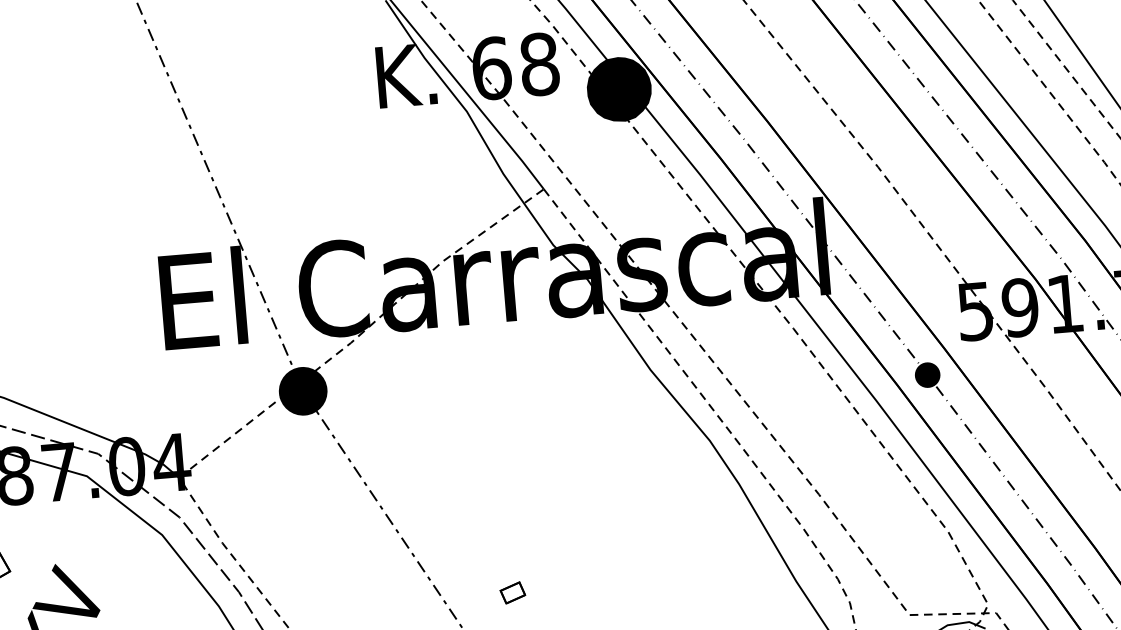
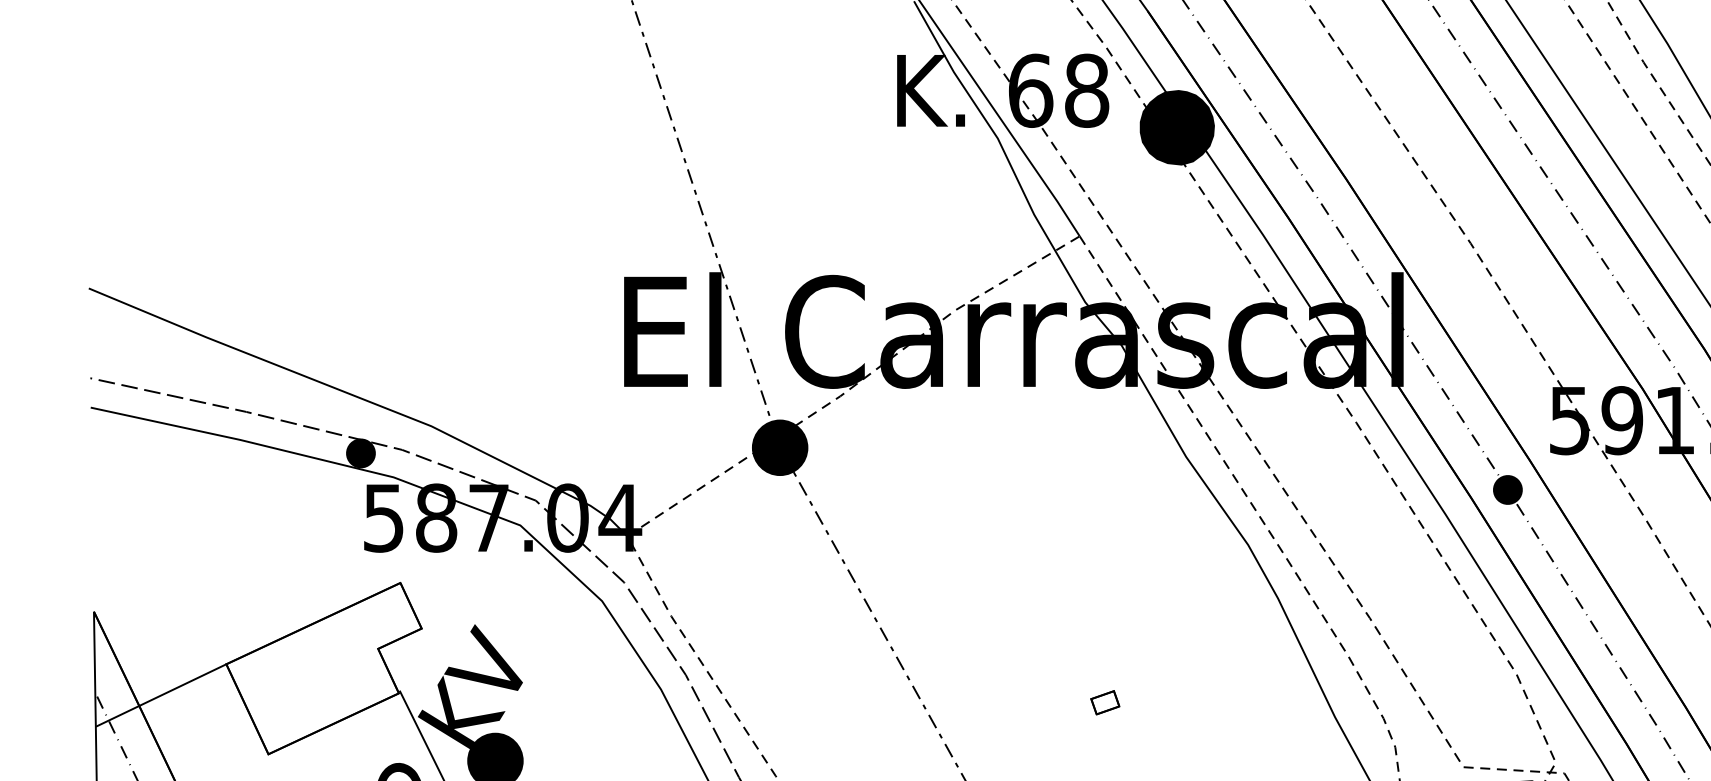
part: (513, 592) -> (1105, 702), moved

